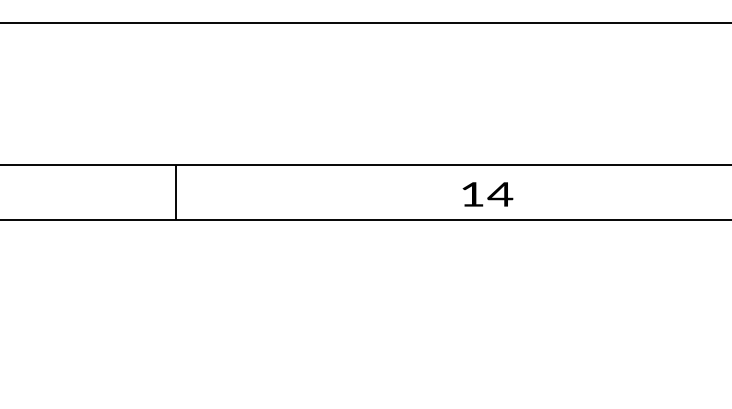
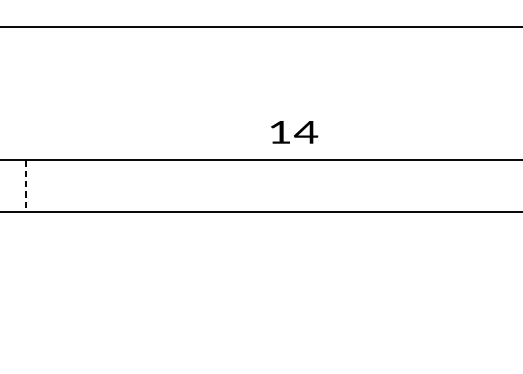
line: (176, 193) -> (26, 186), solid -> dashed
text: (487, 194) -> (294, 132), moved

